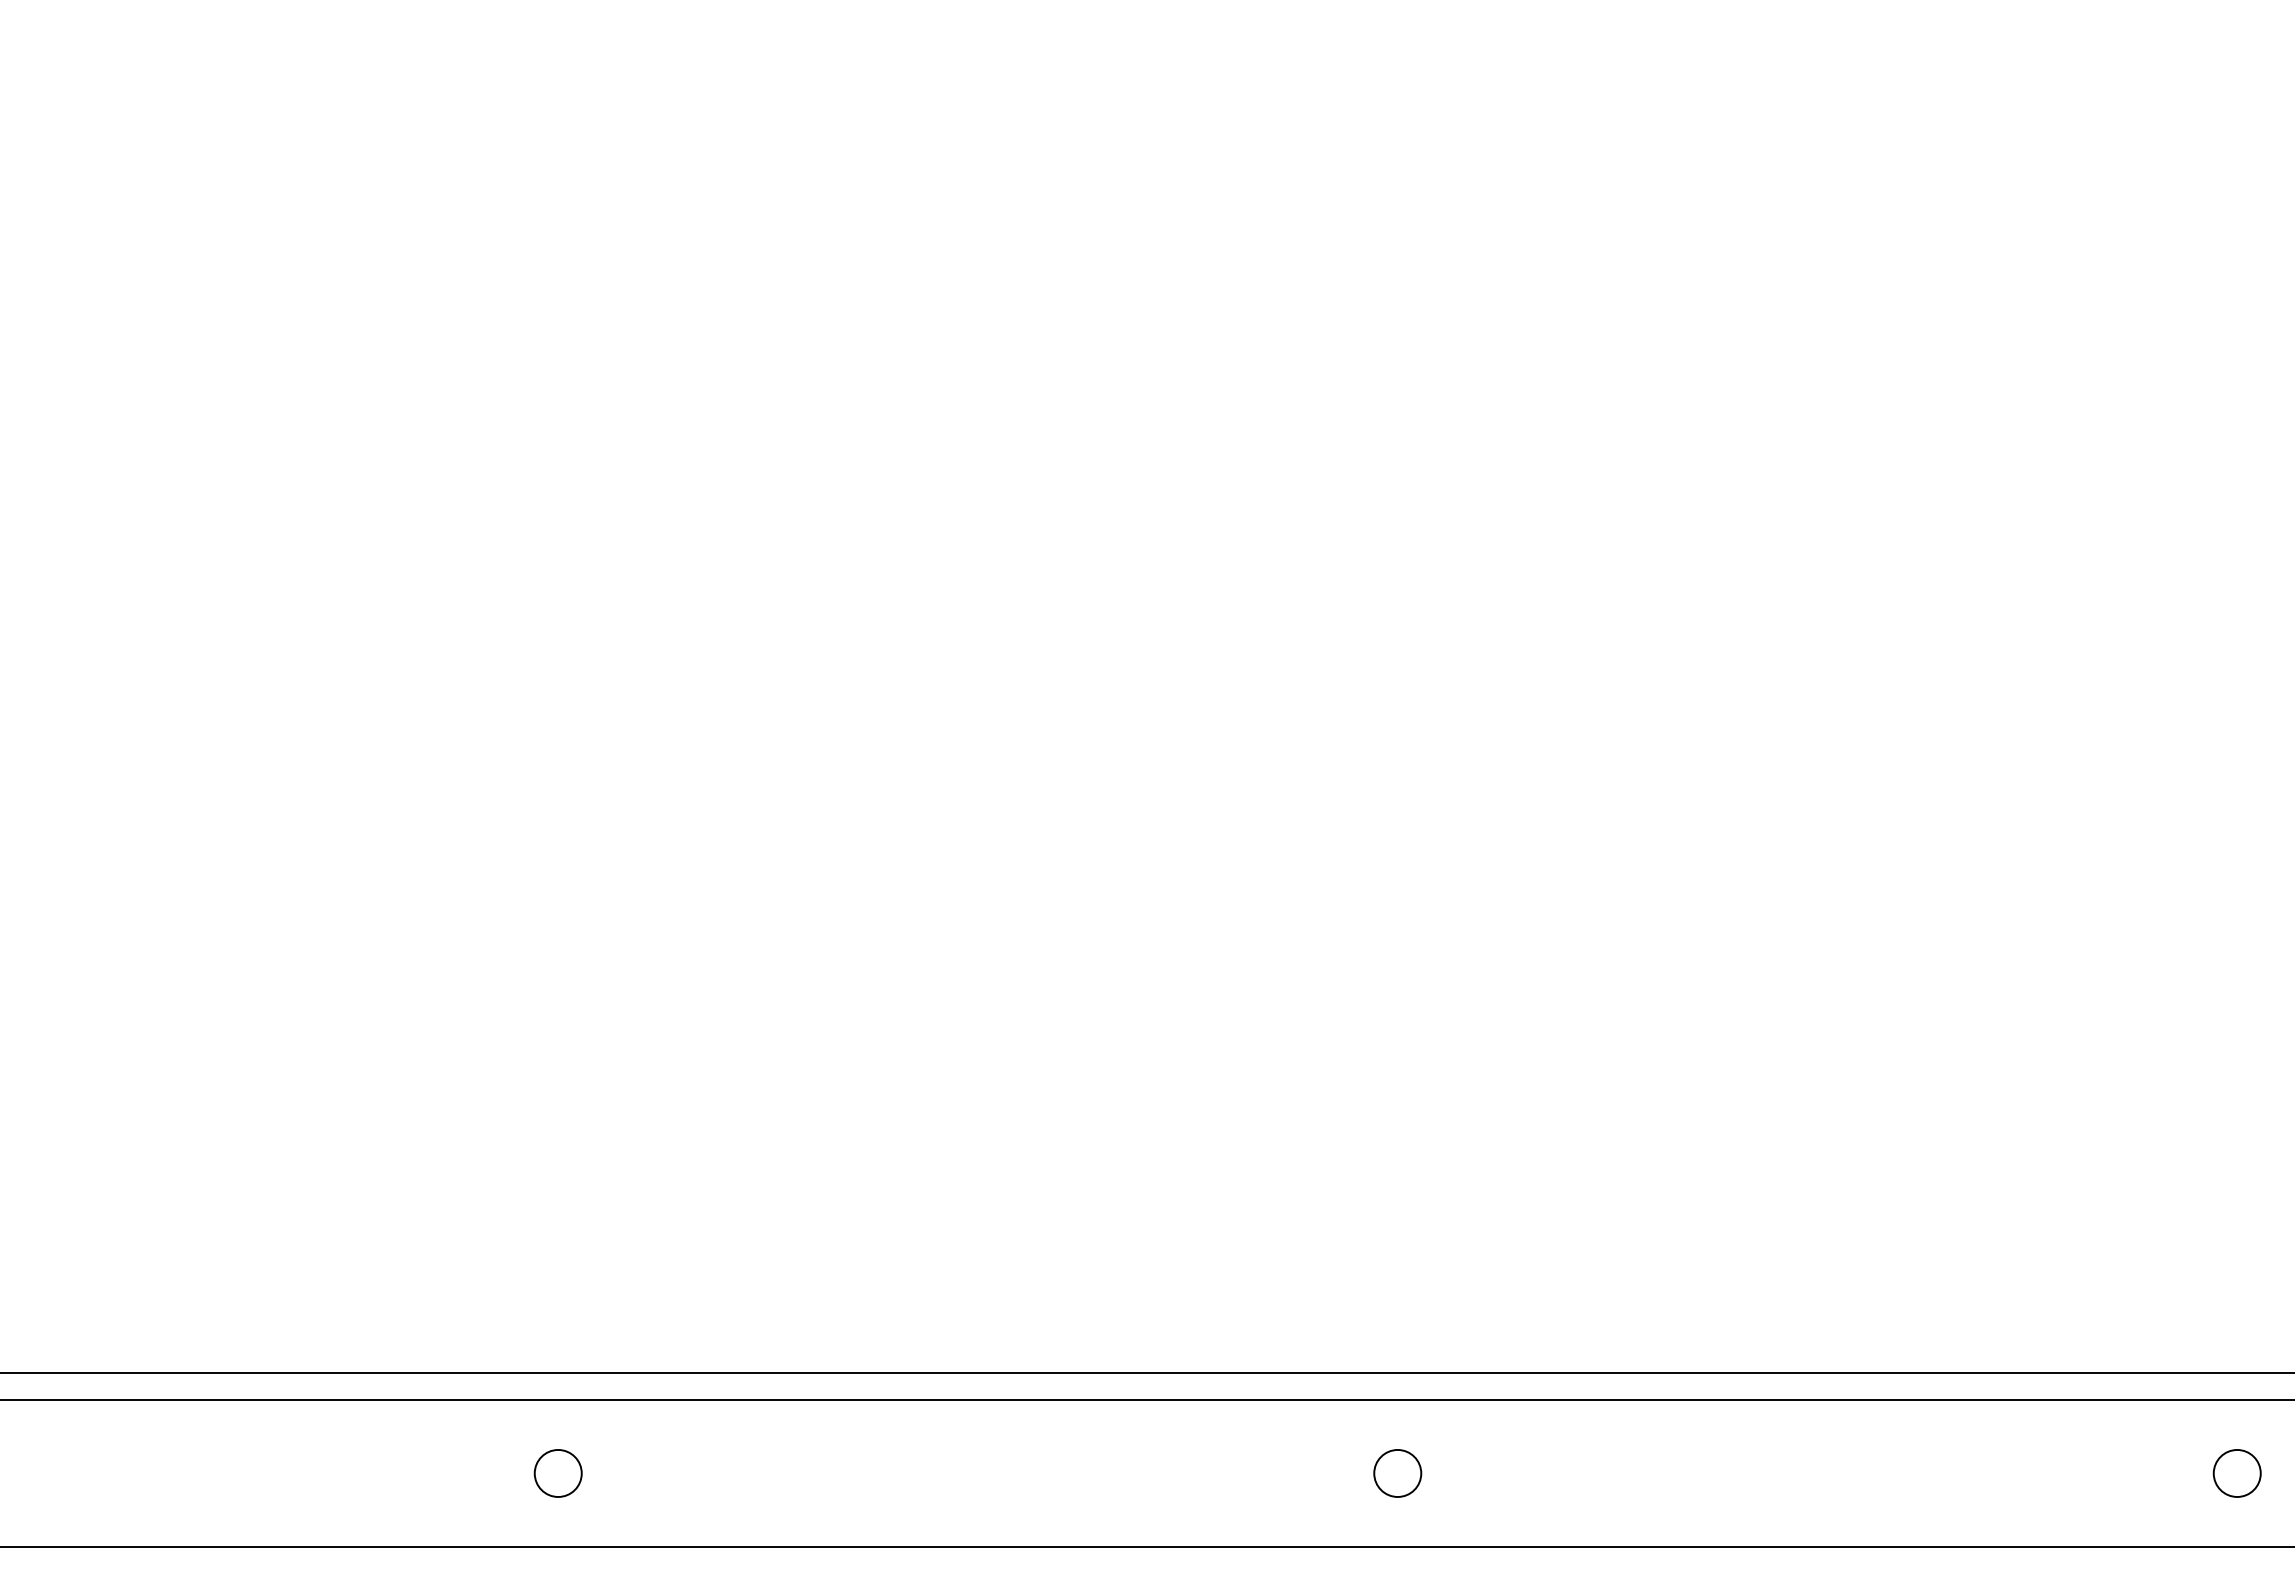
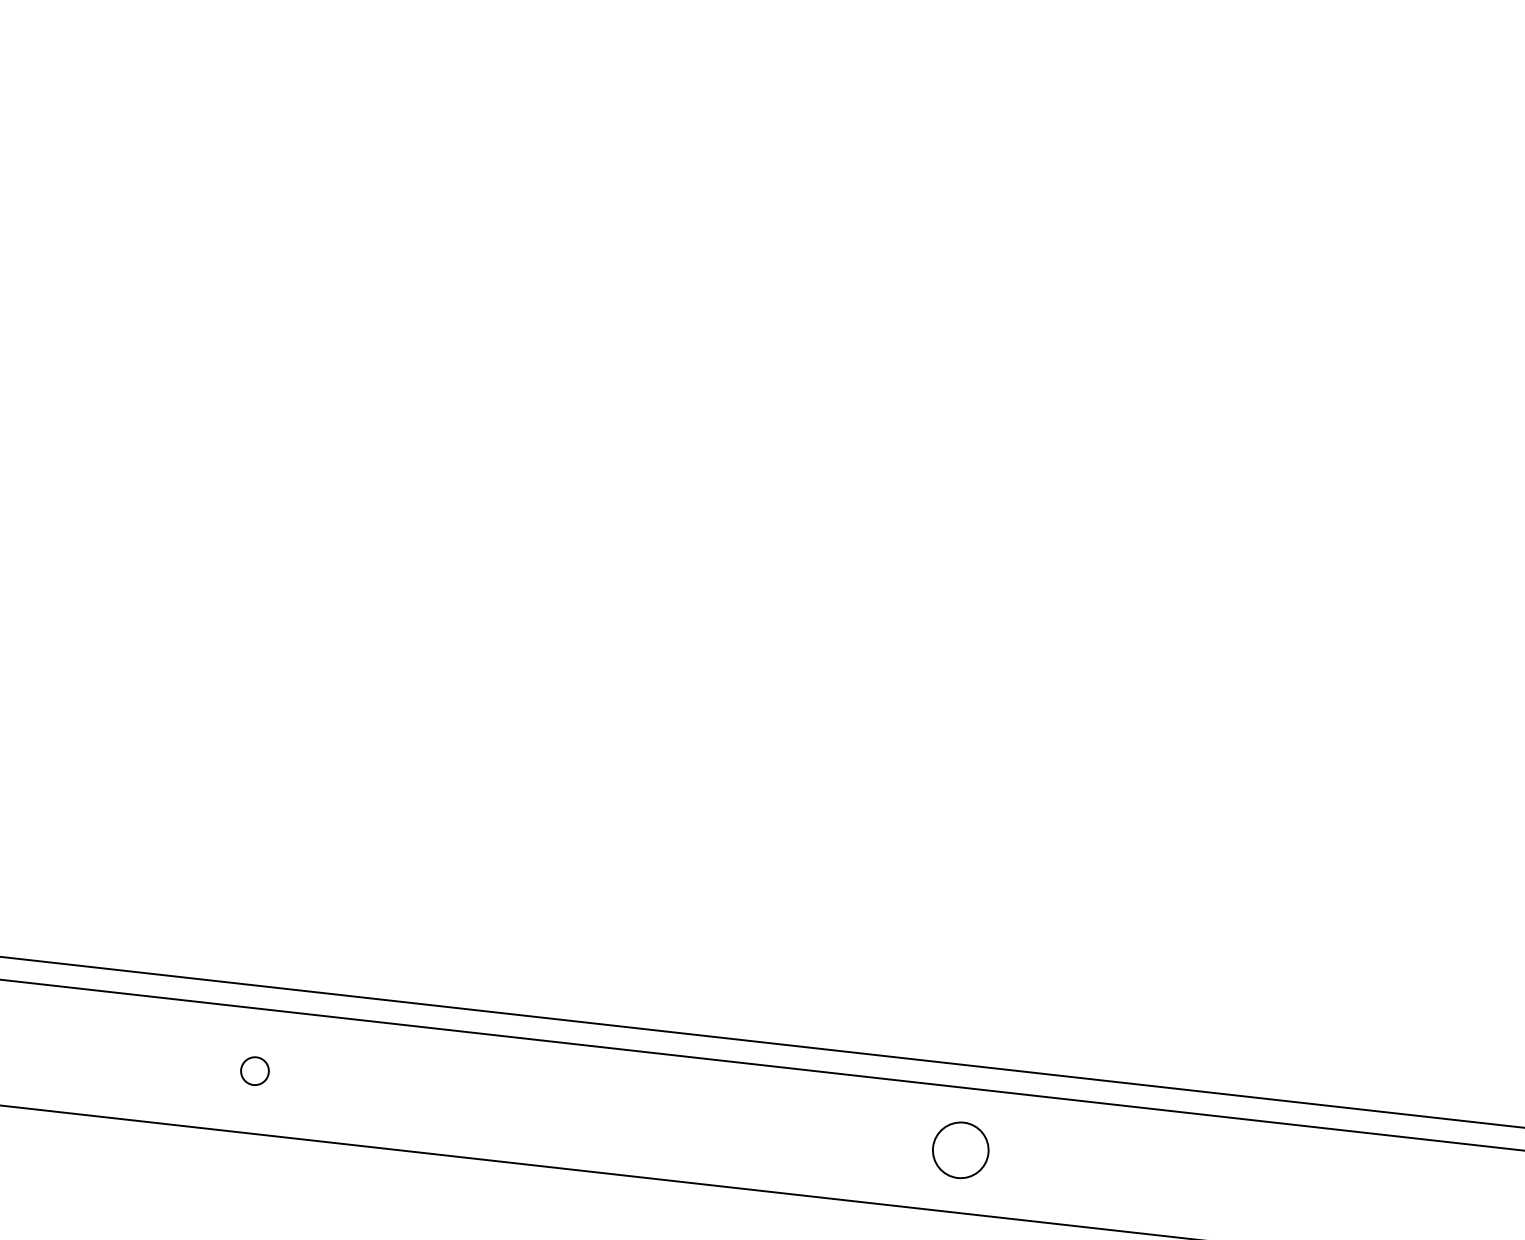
circle: (557, 1473) -> (254, 1071), size x0.7
circle: (1397, 1473) -> (960, 1150), size x1.4

